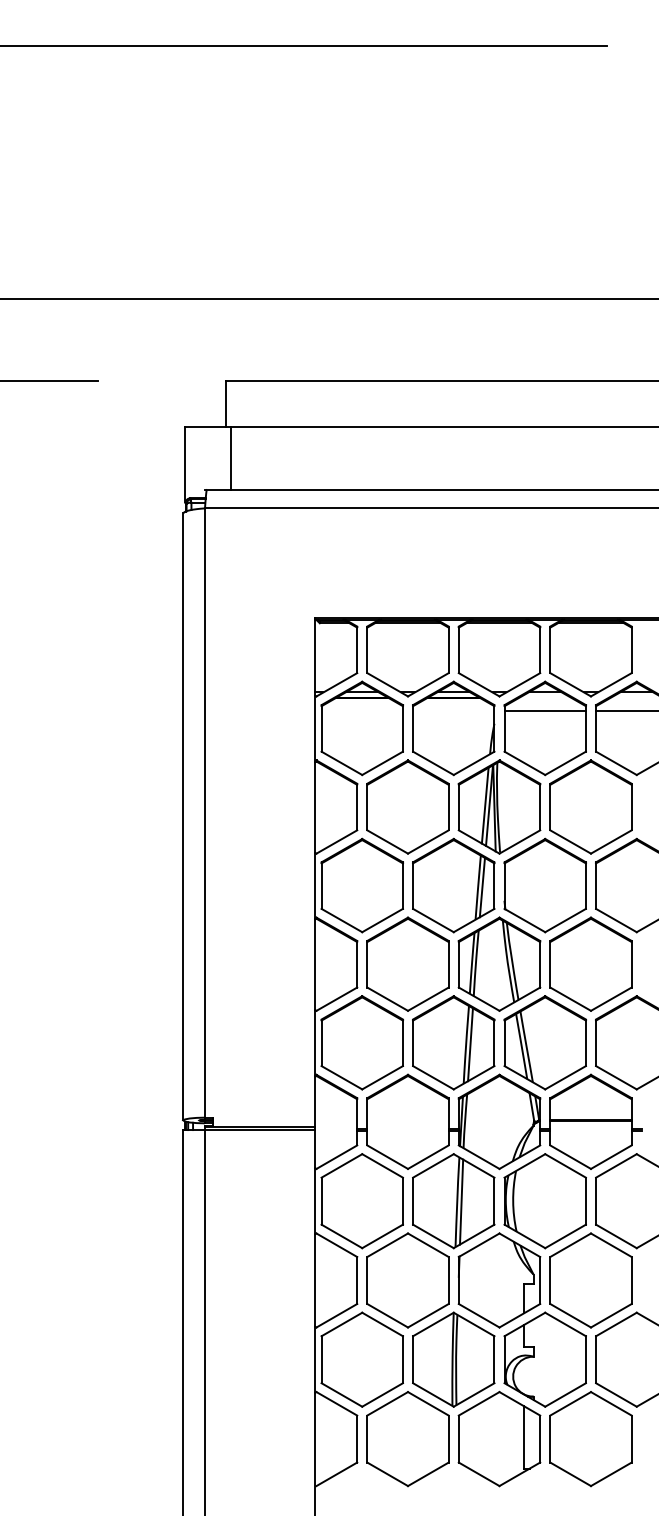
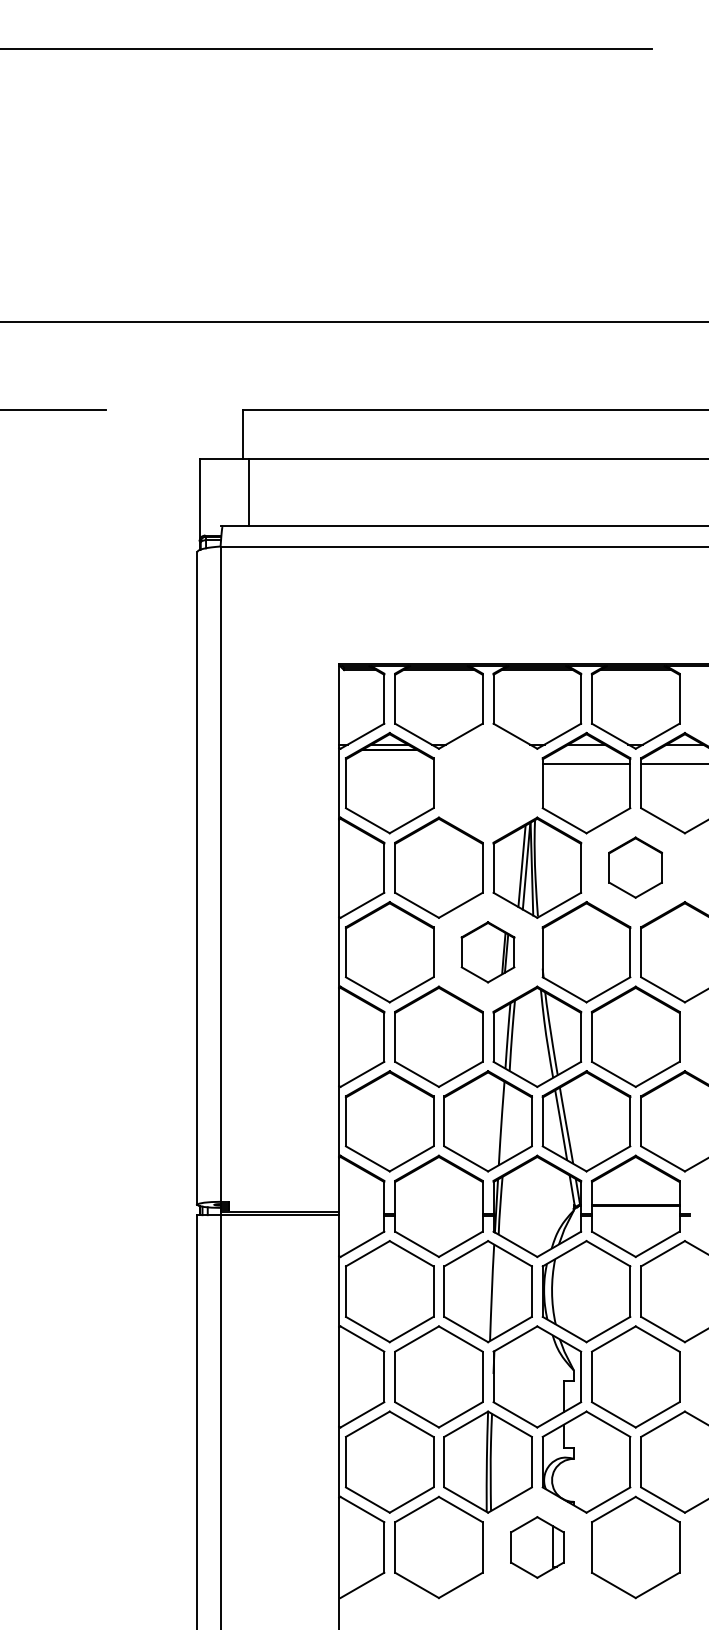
part: (453, 728) -> (487, 783), removed
part: (590, 806) -> (635, 867), size x0.6
part: (453, 885) -> (487, 952), size x0.6
line: (469, 1044) -> (505, 1123), removed
line: (461, 1201) -> (496, 1292), removed
part: (499, 1439) -> (537, 1547), size x0.6

